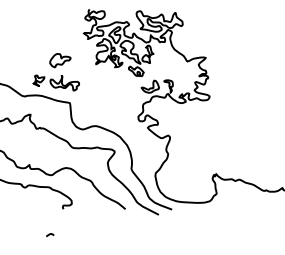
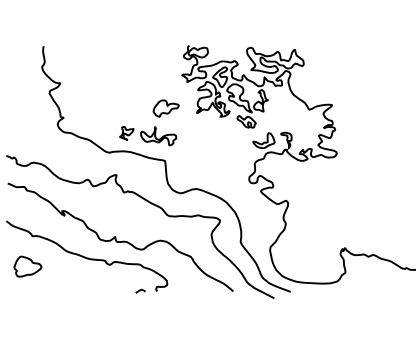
part: (59, 60) -> (165, 108), moved
curve: (50, 234) -> (140, 290), moved

